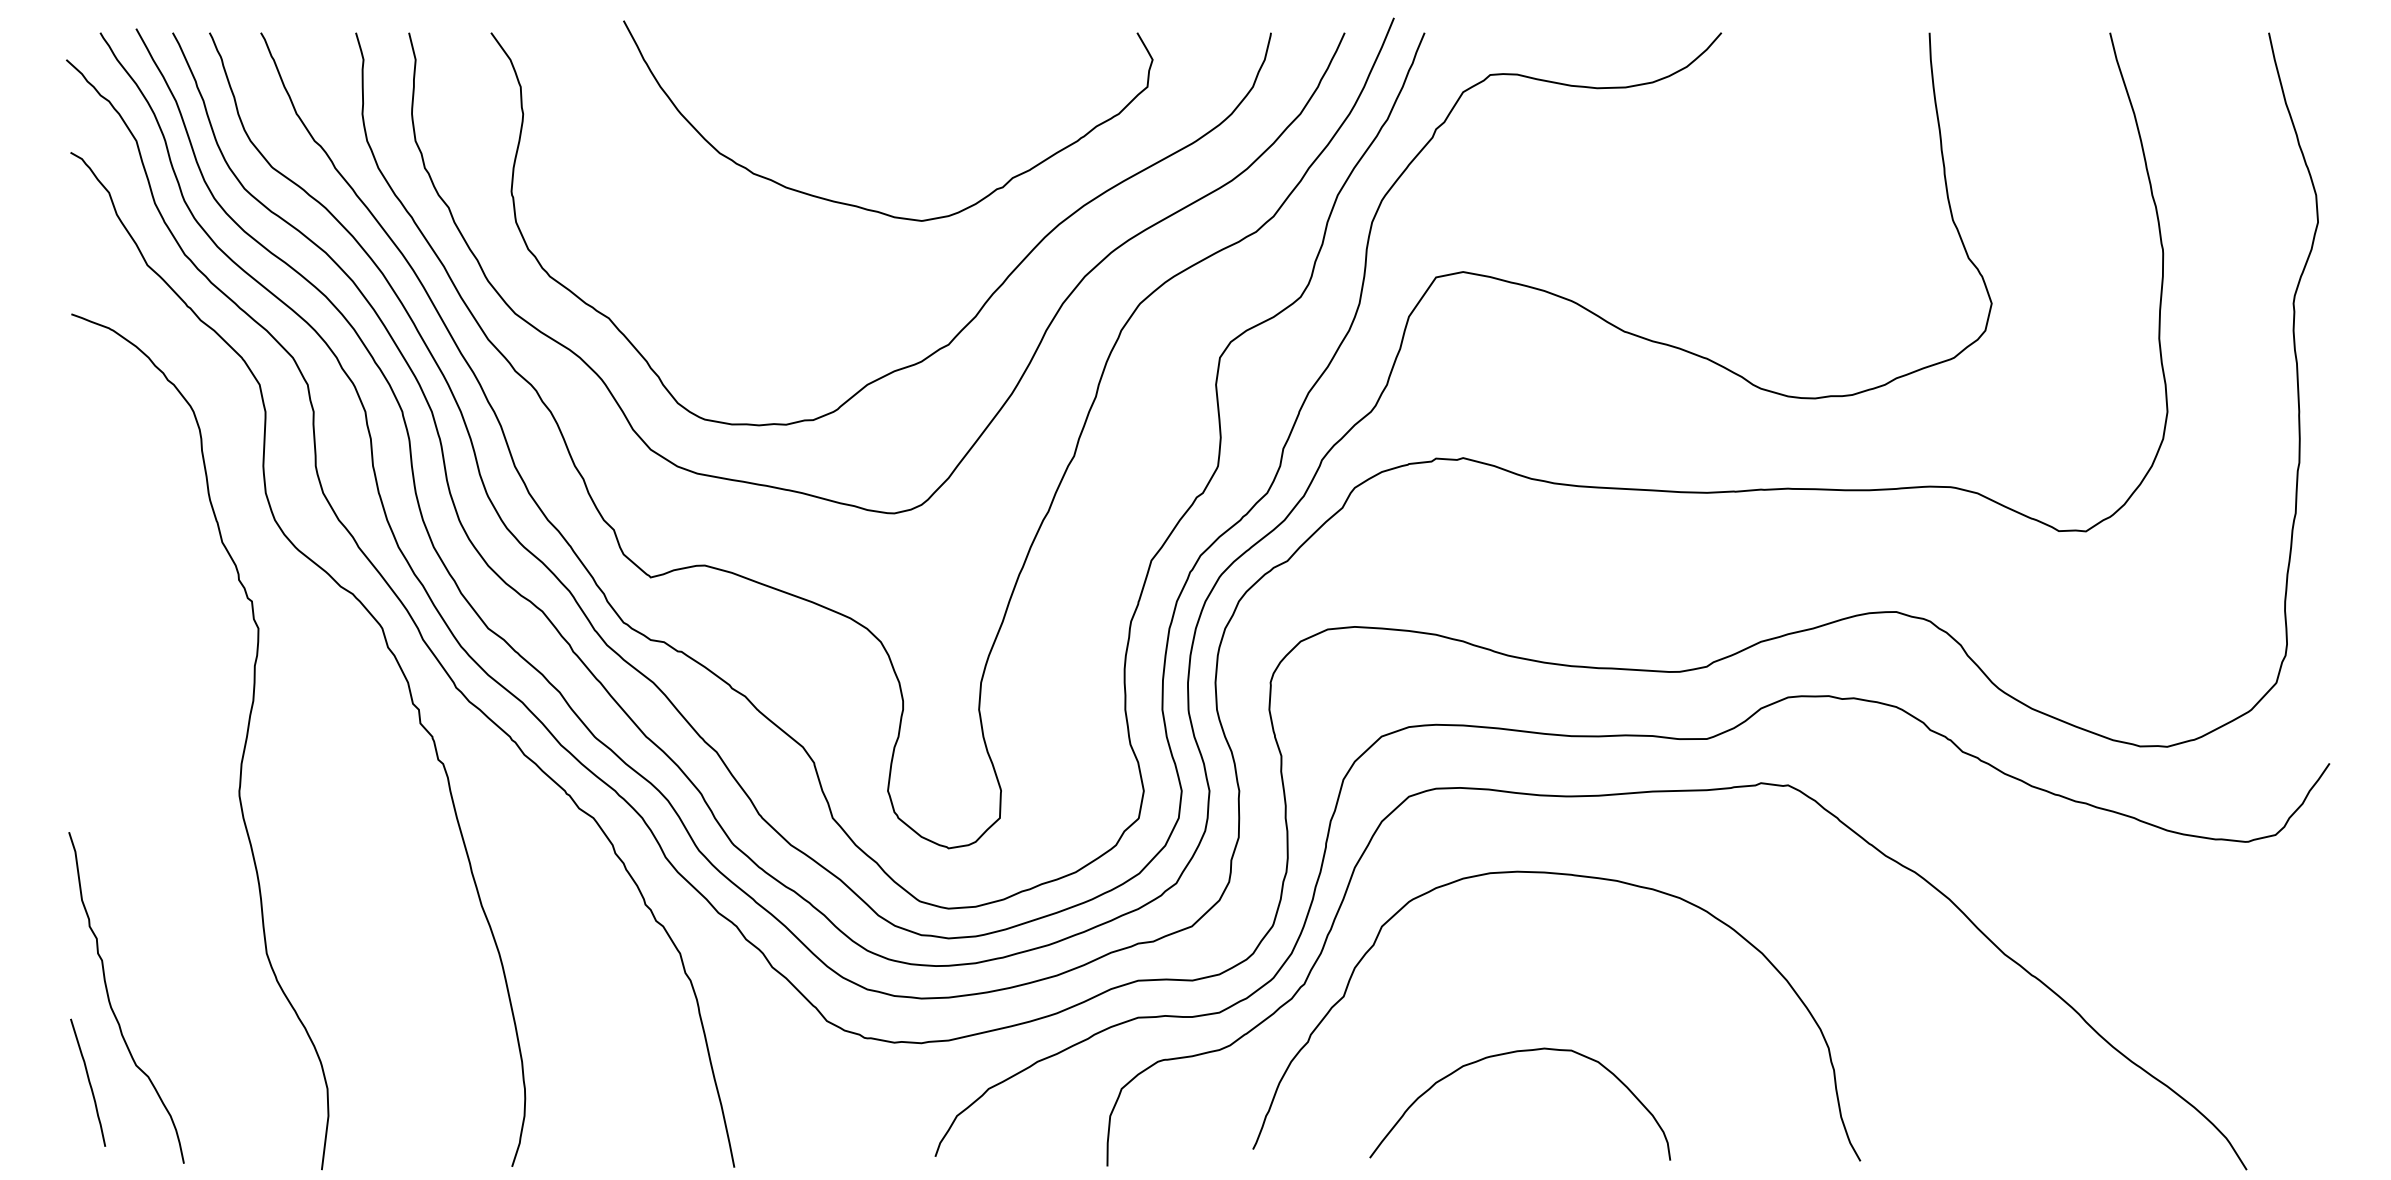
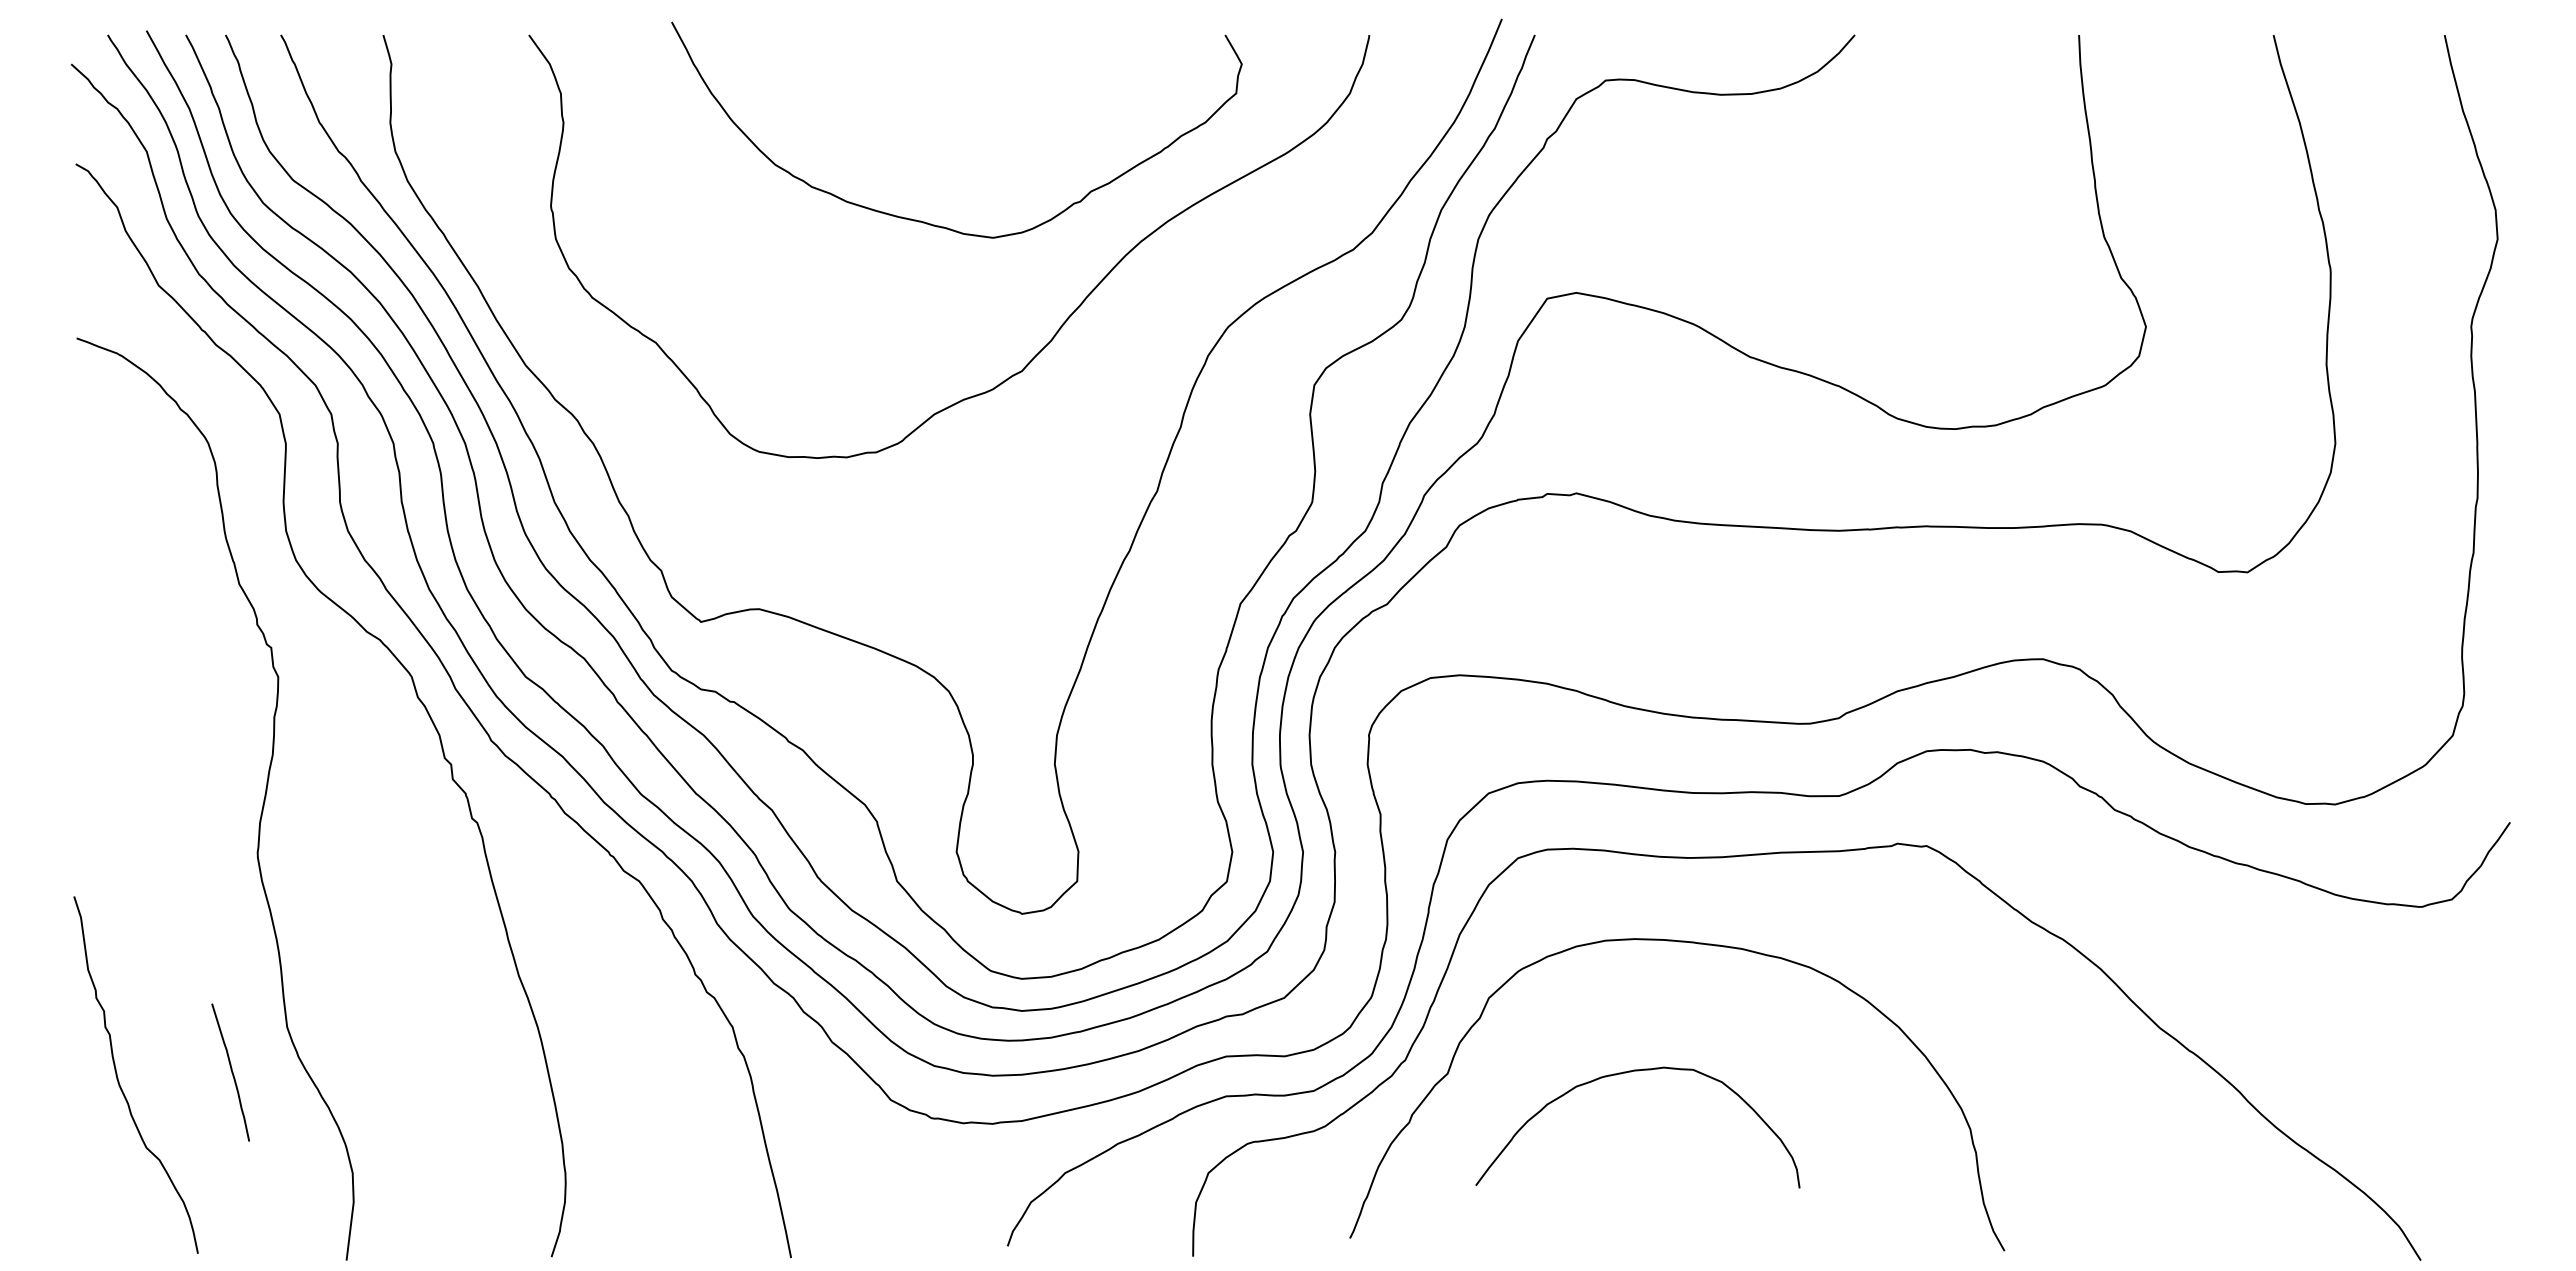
curve: (1032, 355) -> (1112, 382), removed
curve: (1509, 1054) -> (1626, 1073), moved
curve: (88, 1082) -> (231, 1072), moved

